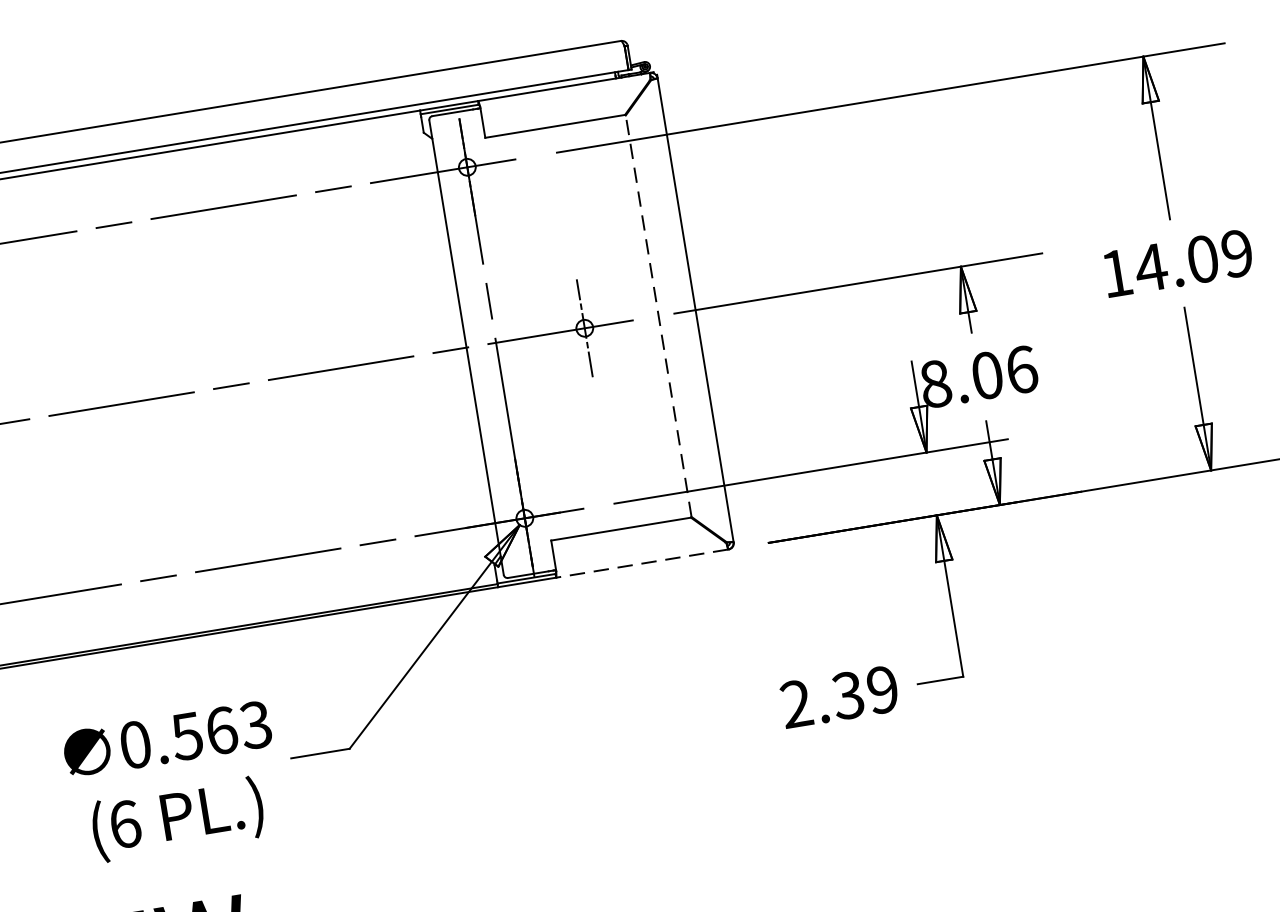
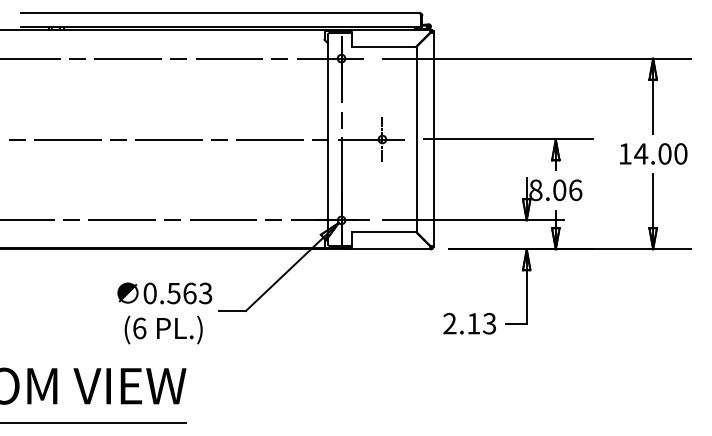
text: (1236, 252) -> (680, 153), 14.09 -> 14.00
line: (658, 316) -> (416, 139), dashed -> solid
line: (641, 564) -> (390, 249), dashed -> solid
text: (865, 692) -> (481, 323), 2.39 -> 2.13

